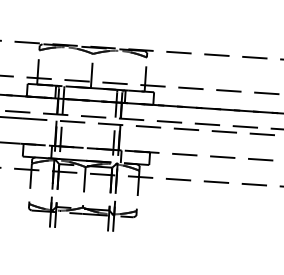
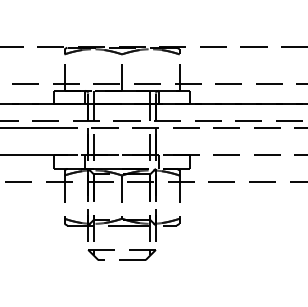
part: (80, 240) -> (121, 254), added

